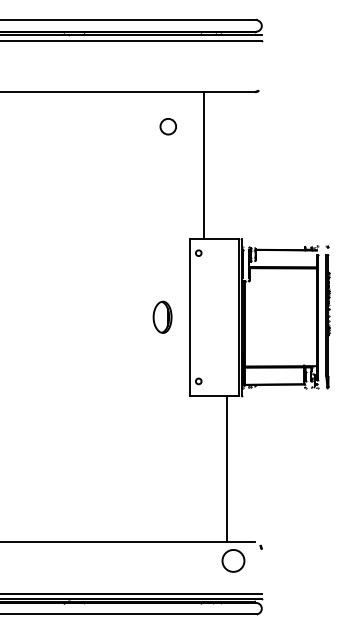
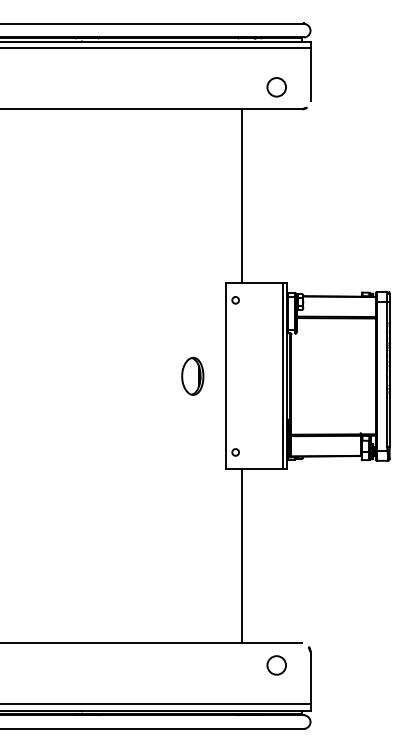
line: (261, 62) -> (310, 74), added
circle: (167, 126) -> (275, 87), moved
line: (227, 468) -> (242, 555), moved
circle: (232, 560) -> (275, 664), size x0.71
line: (261, 571) -> (310, 677), added

